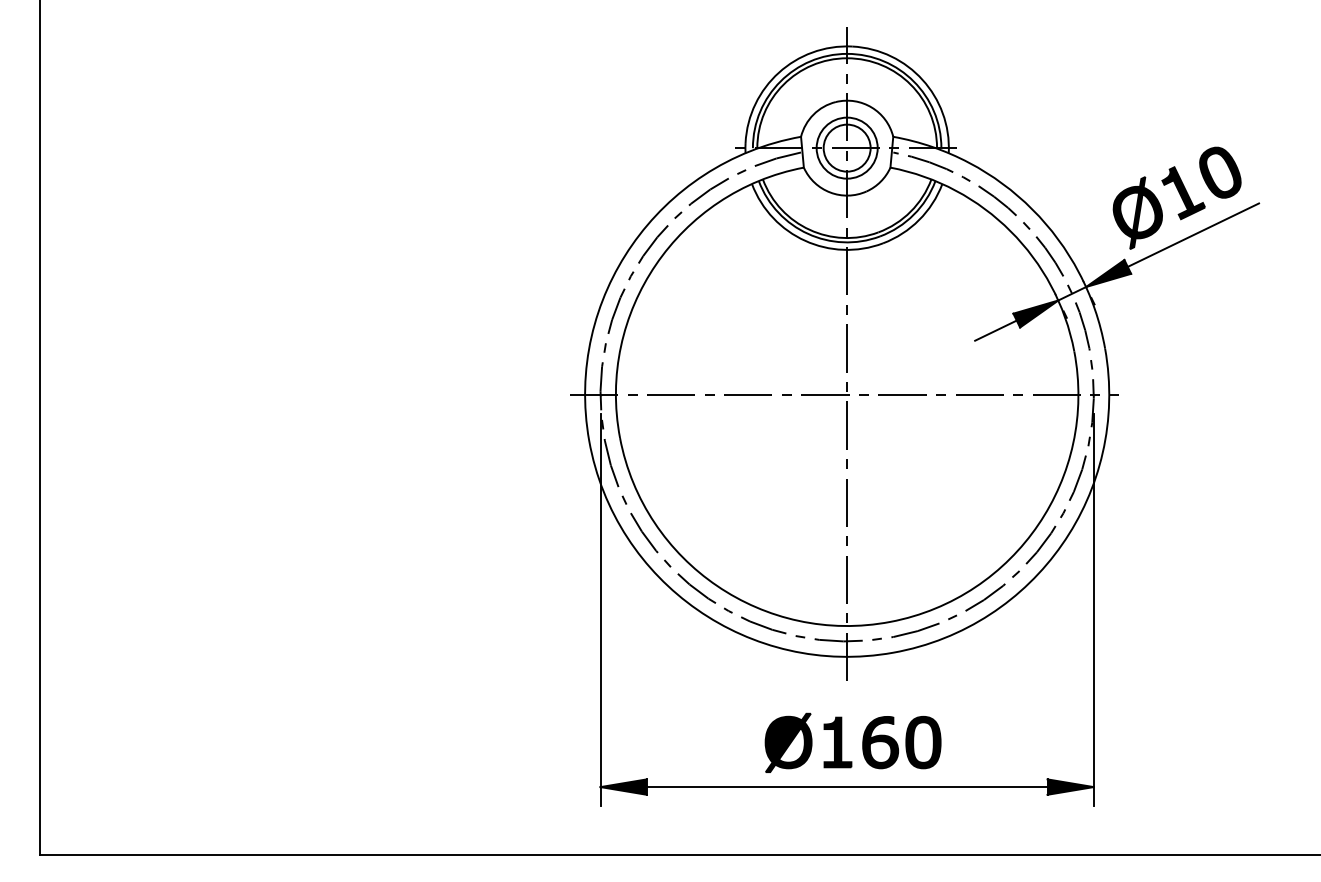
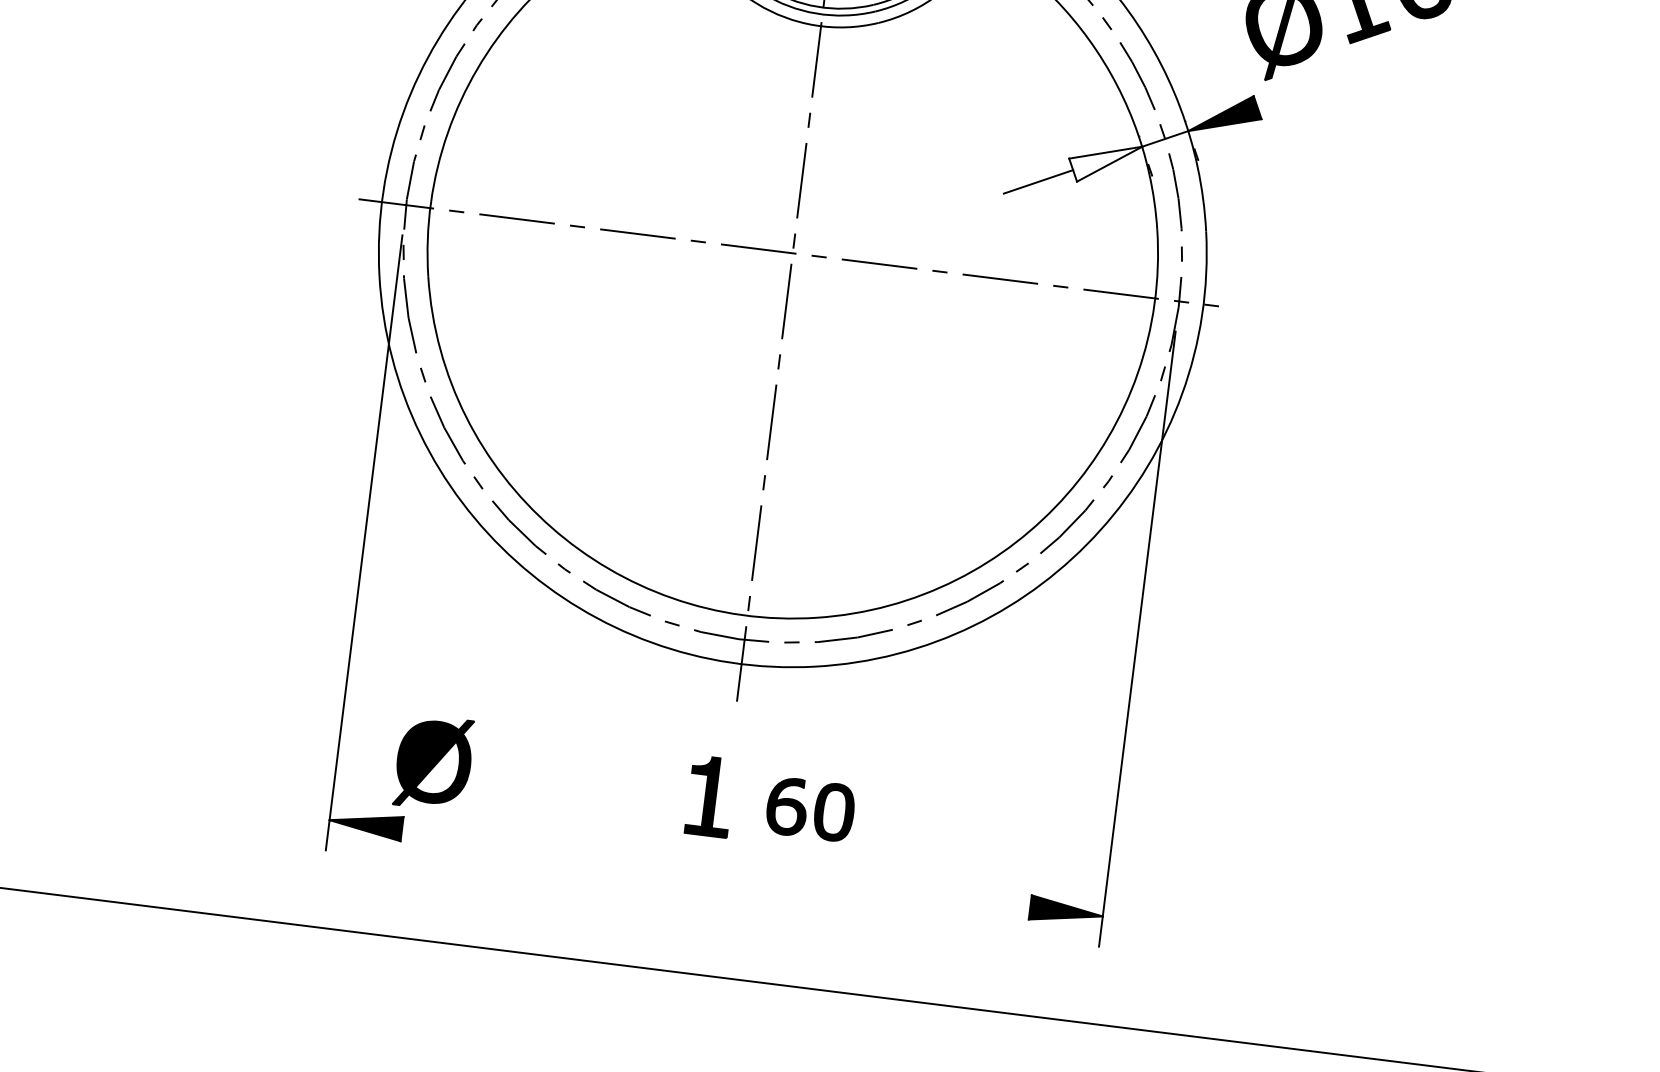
line: (1193, 234) -> (1366, 69), removed
fill: (1035, 313) -> (1103, 162), removed
part: (788, 742) -> (433, 762), moved
part: (901, 742) -> (810, 809), size x0.7
line: (846, 787) -> (715, 868), removed

